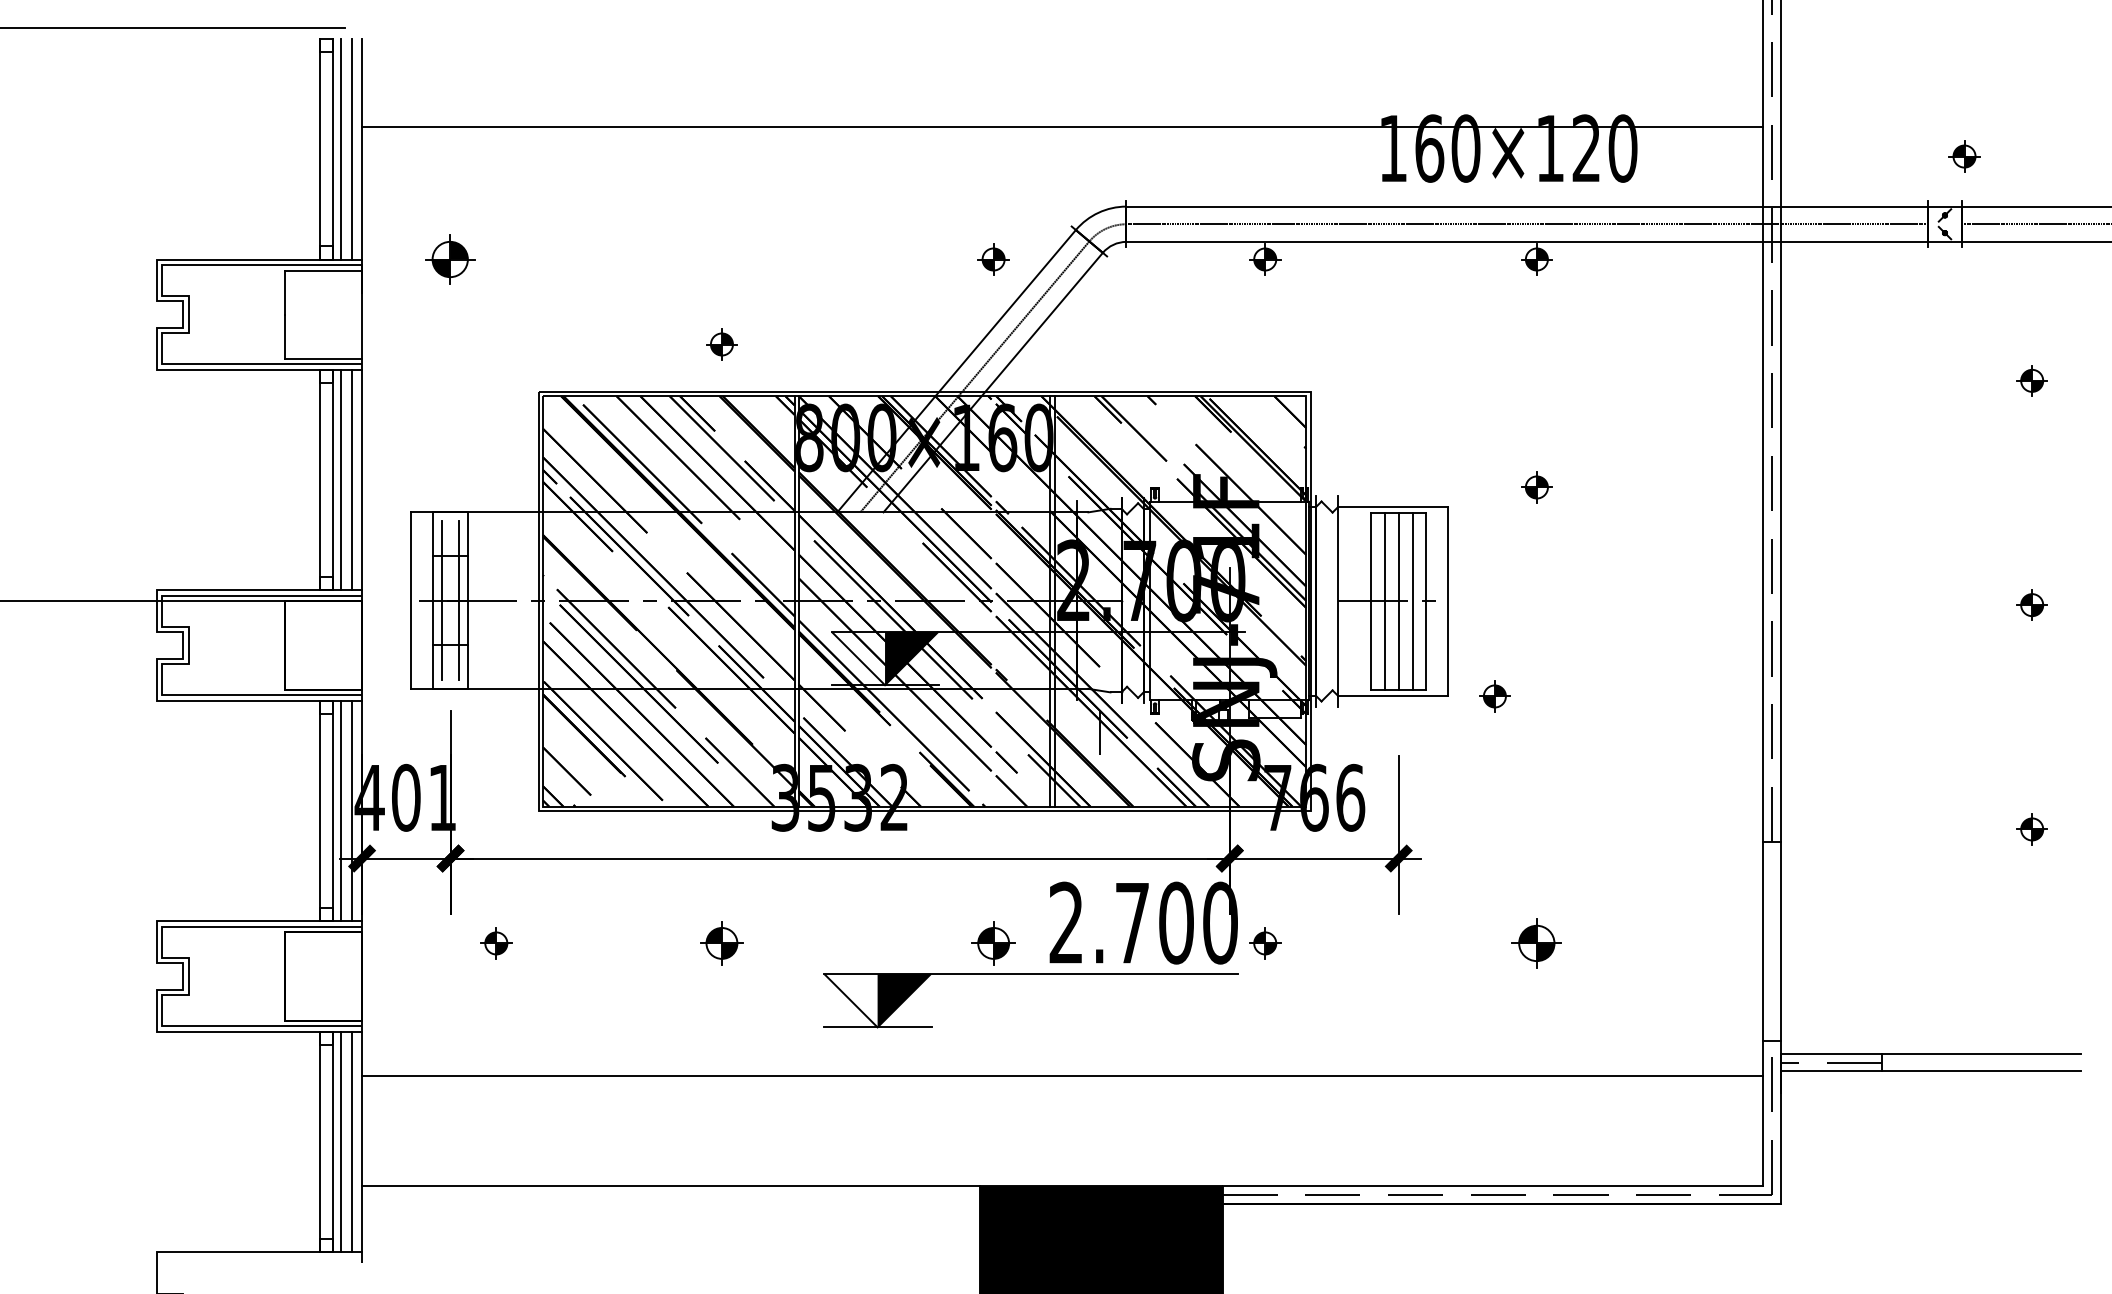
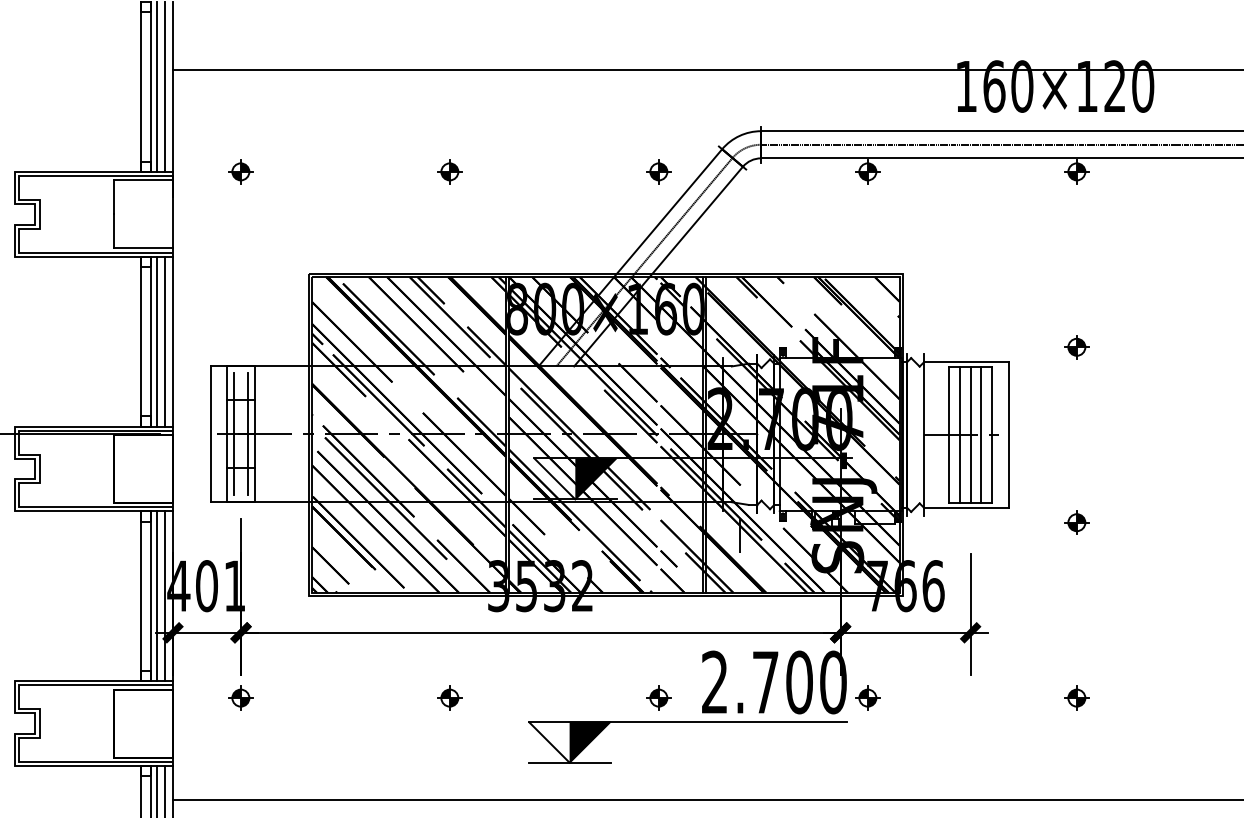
part: (450, 259) -> (241, 171), size x0.62
part: (721, 344) -> (449, 171), moved
part: (1494, 696) -> (1076, 522), moved
part: (496, 943) -> (241, 698), moved
part: (721, 943) -> (449, 698), size x0.71
part: (993, 943) -> (658, 698), size x0.71
part: (1536, 943) -> (1076, 698), size x0.62

